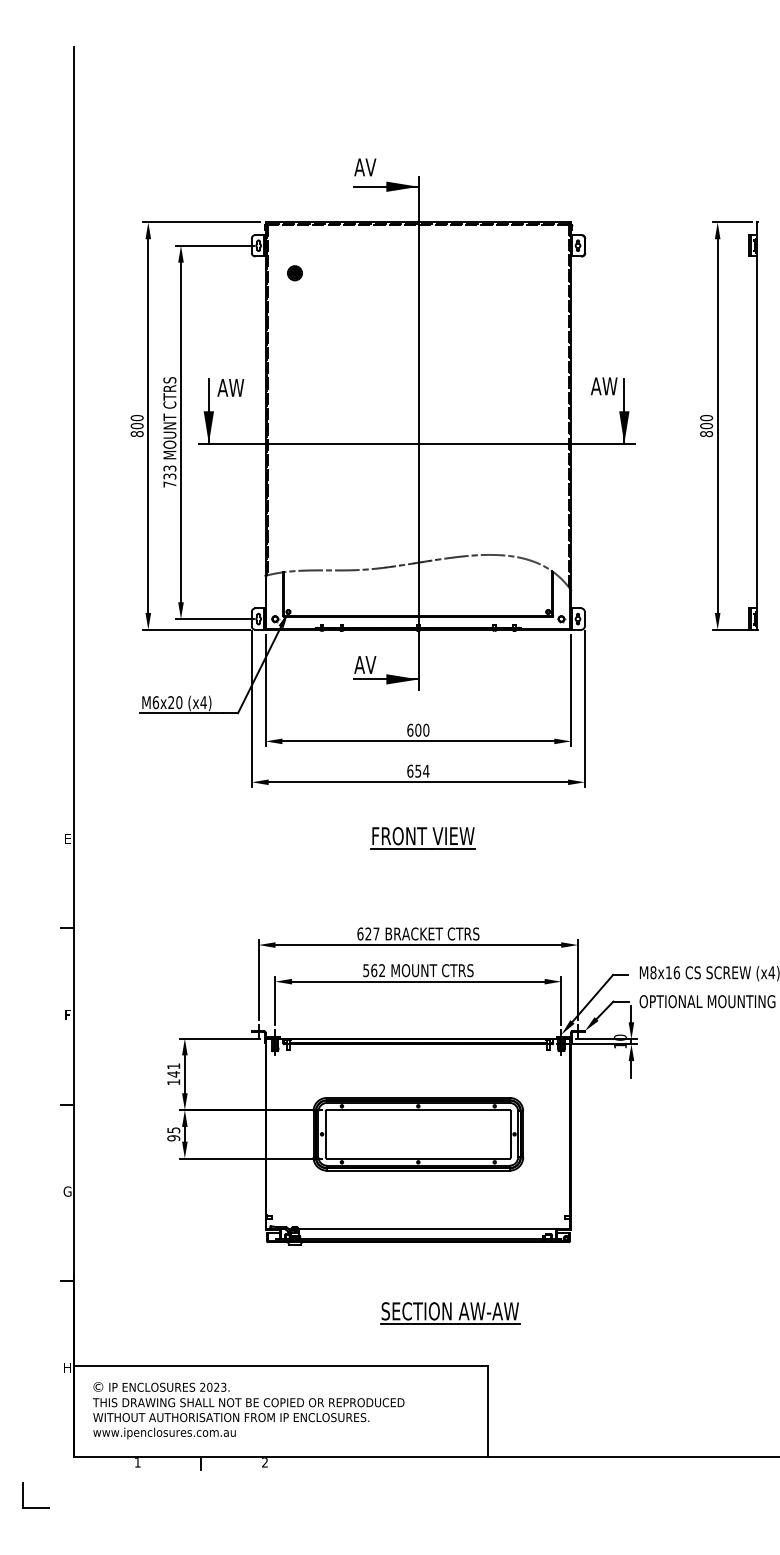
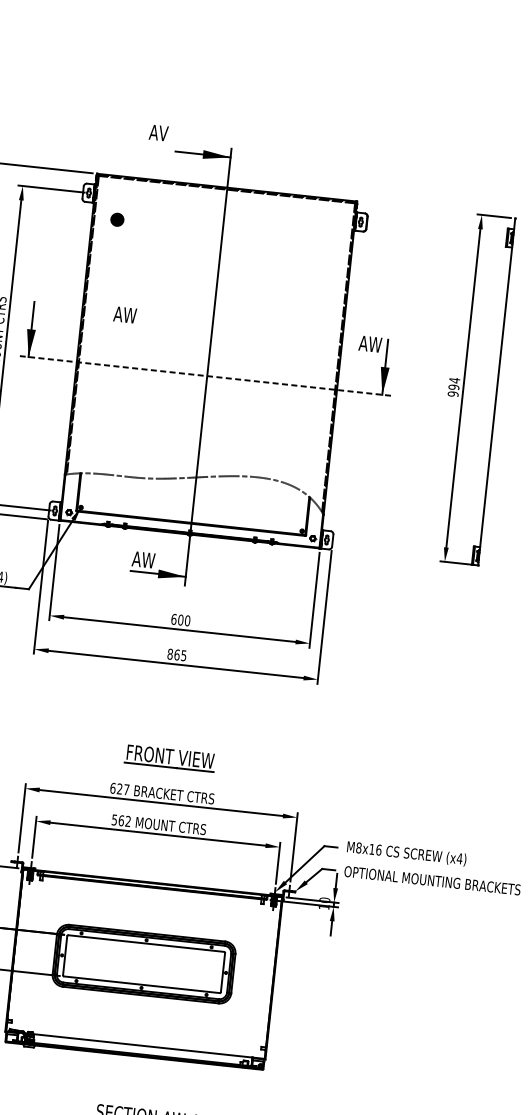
text: (365, 167) -> (158, 133), moved
text: (230, 387) -> (124, 314), moved
text: (706, 425) -> (453, 386), 800 -> 994
line: (416, 443) -> (205, 375), solid -> dashed
text: (372, 664) -> (147, 559), AV -> AW
text: (418, 770) -> (177, 654), 654 -> 865
part: (422, 838) -> (169, 758), moved

